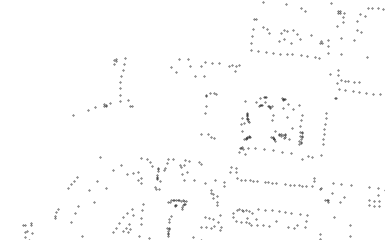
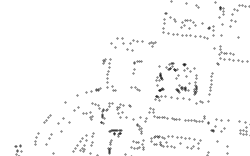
part: (119, 88) -> (106, 78), moved
part: (56, 213) -> (36, 138), size x1.67

